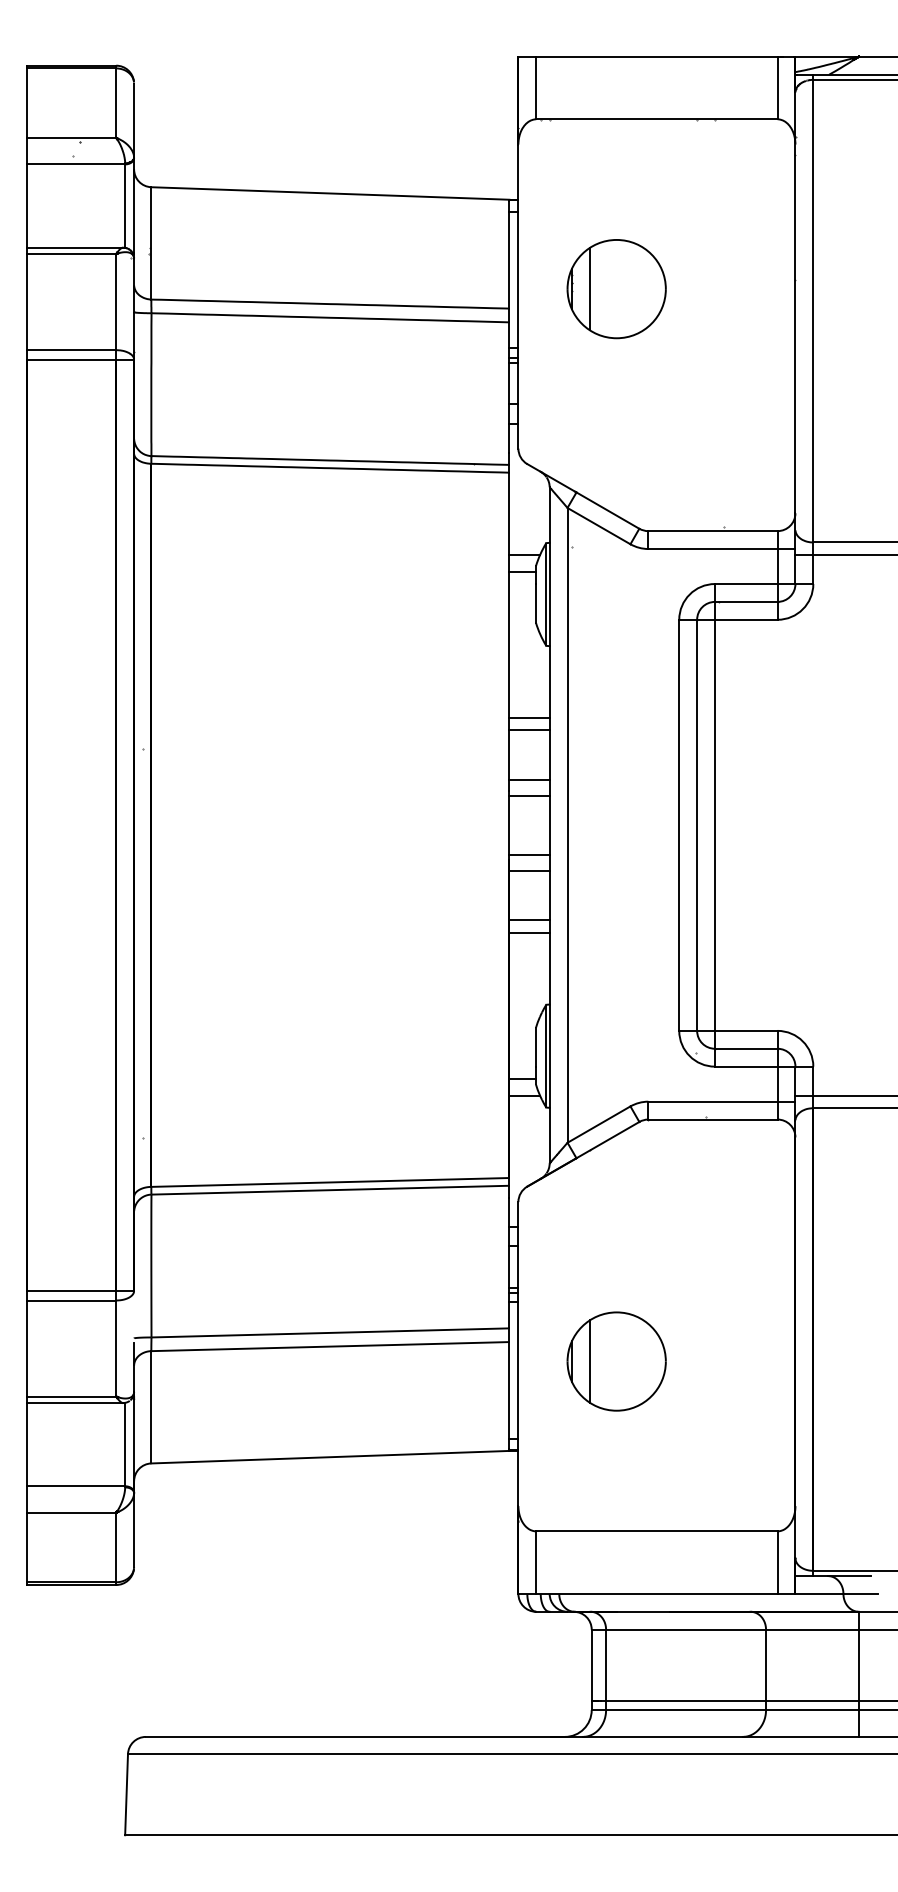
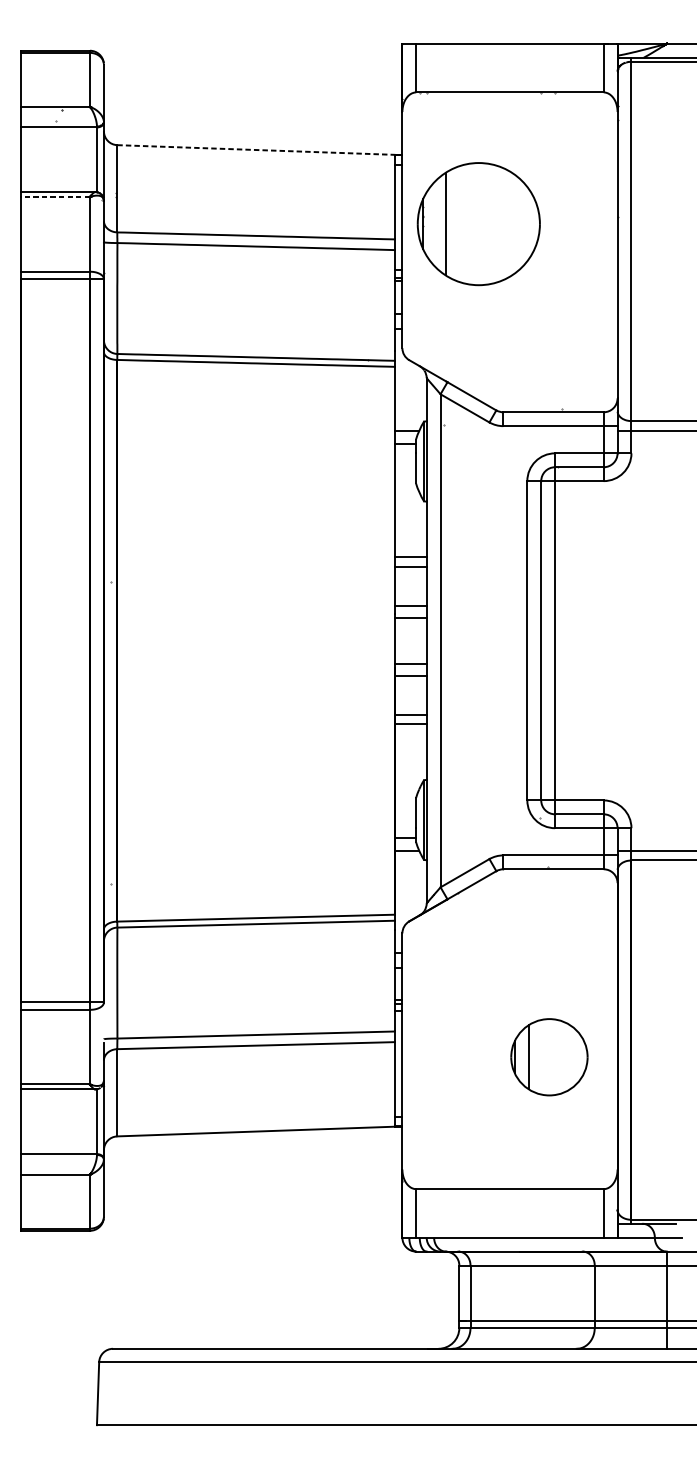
line: (330, 193) -> (256, 150), solid -> dashed
line: (71, 254) -> (55, 197), solid -> dashed
part: (616, 289) -> (478, 224), size x1.6
part: (616, 1361) -> (549, 1057), moved

